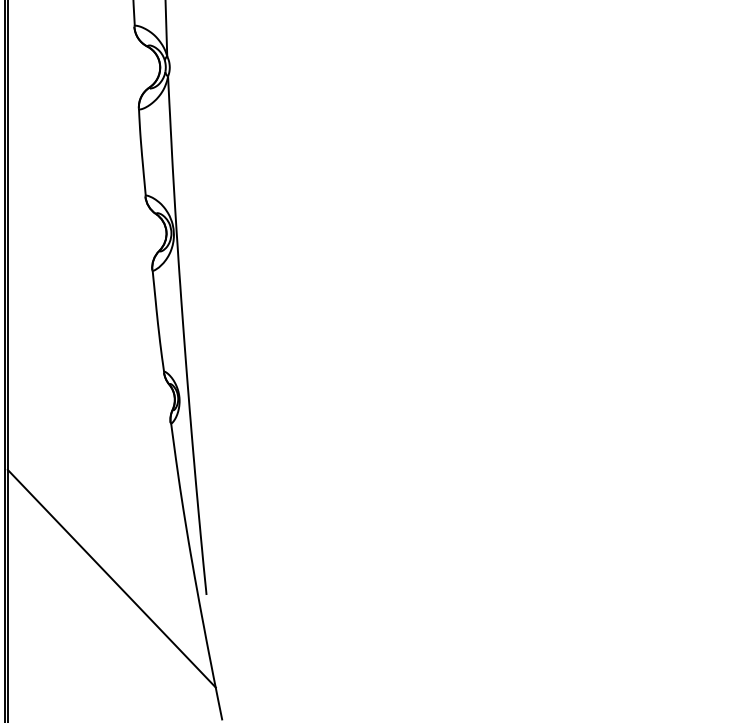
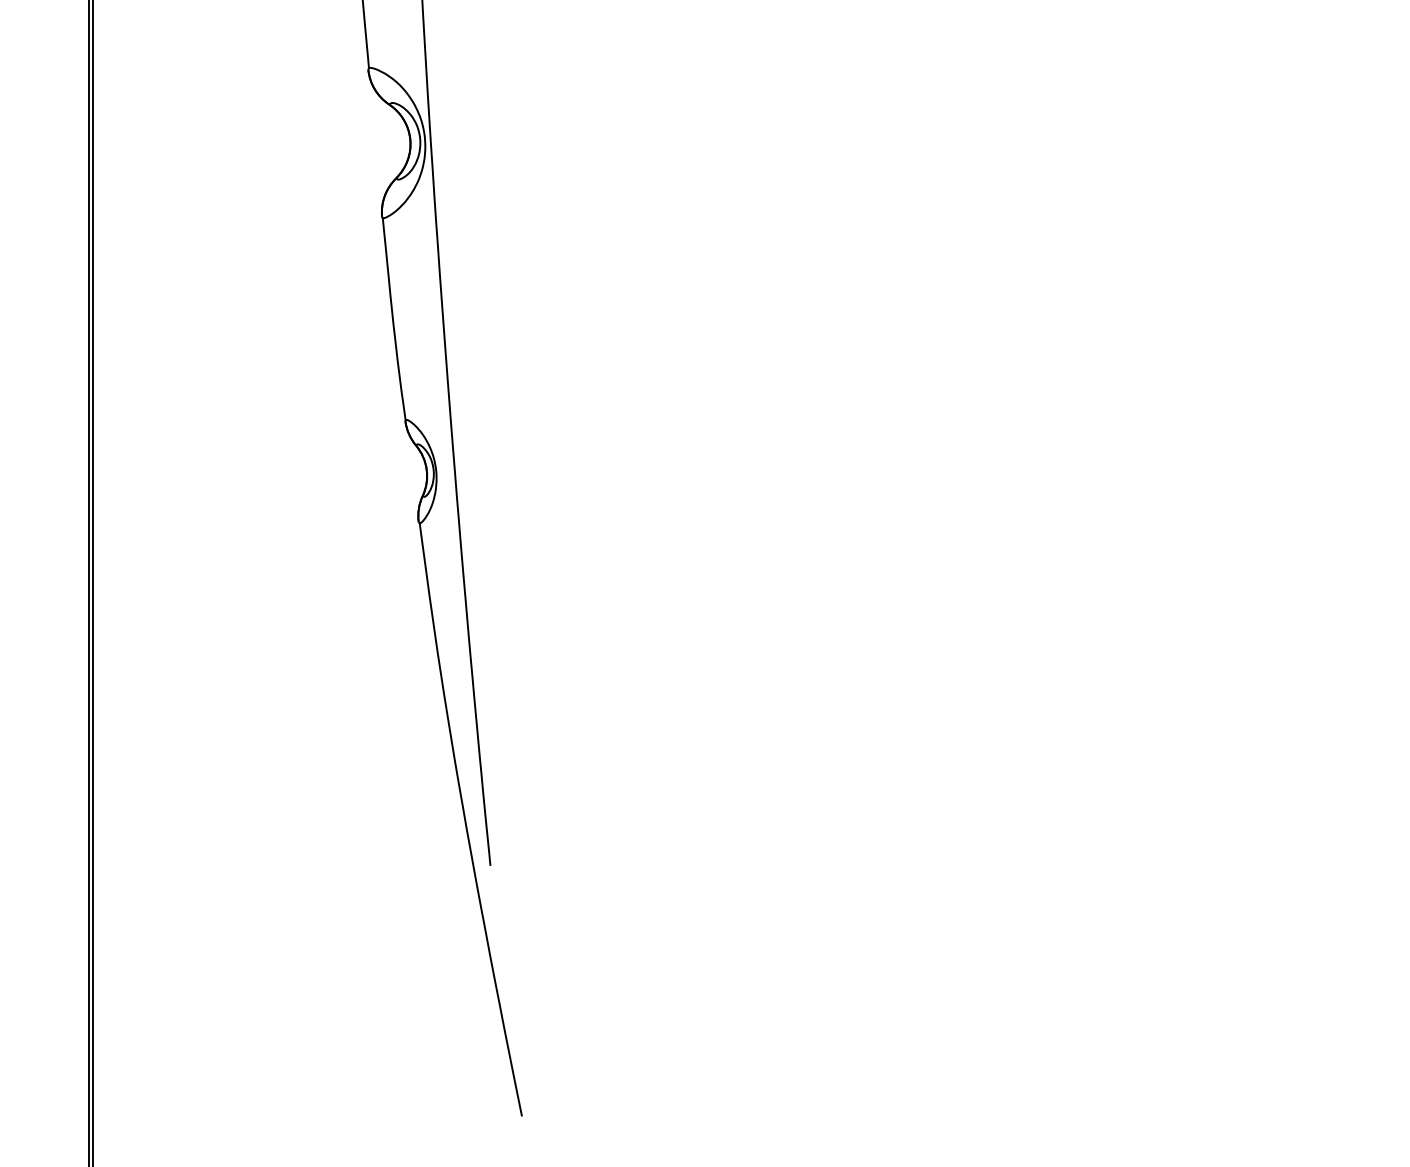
line: (111, 578) -> (300, 832), removed

